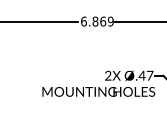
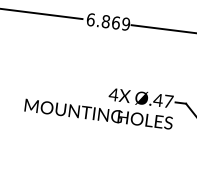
text: (107, 75) -> (112, 94), 2X -> 4X

